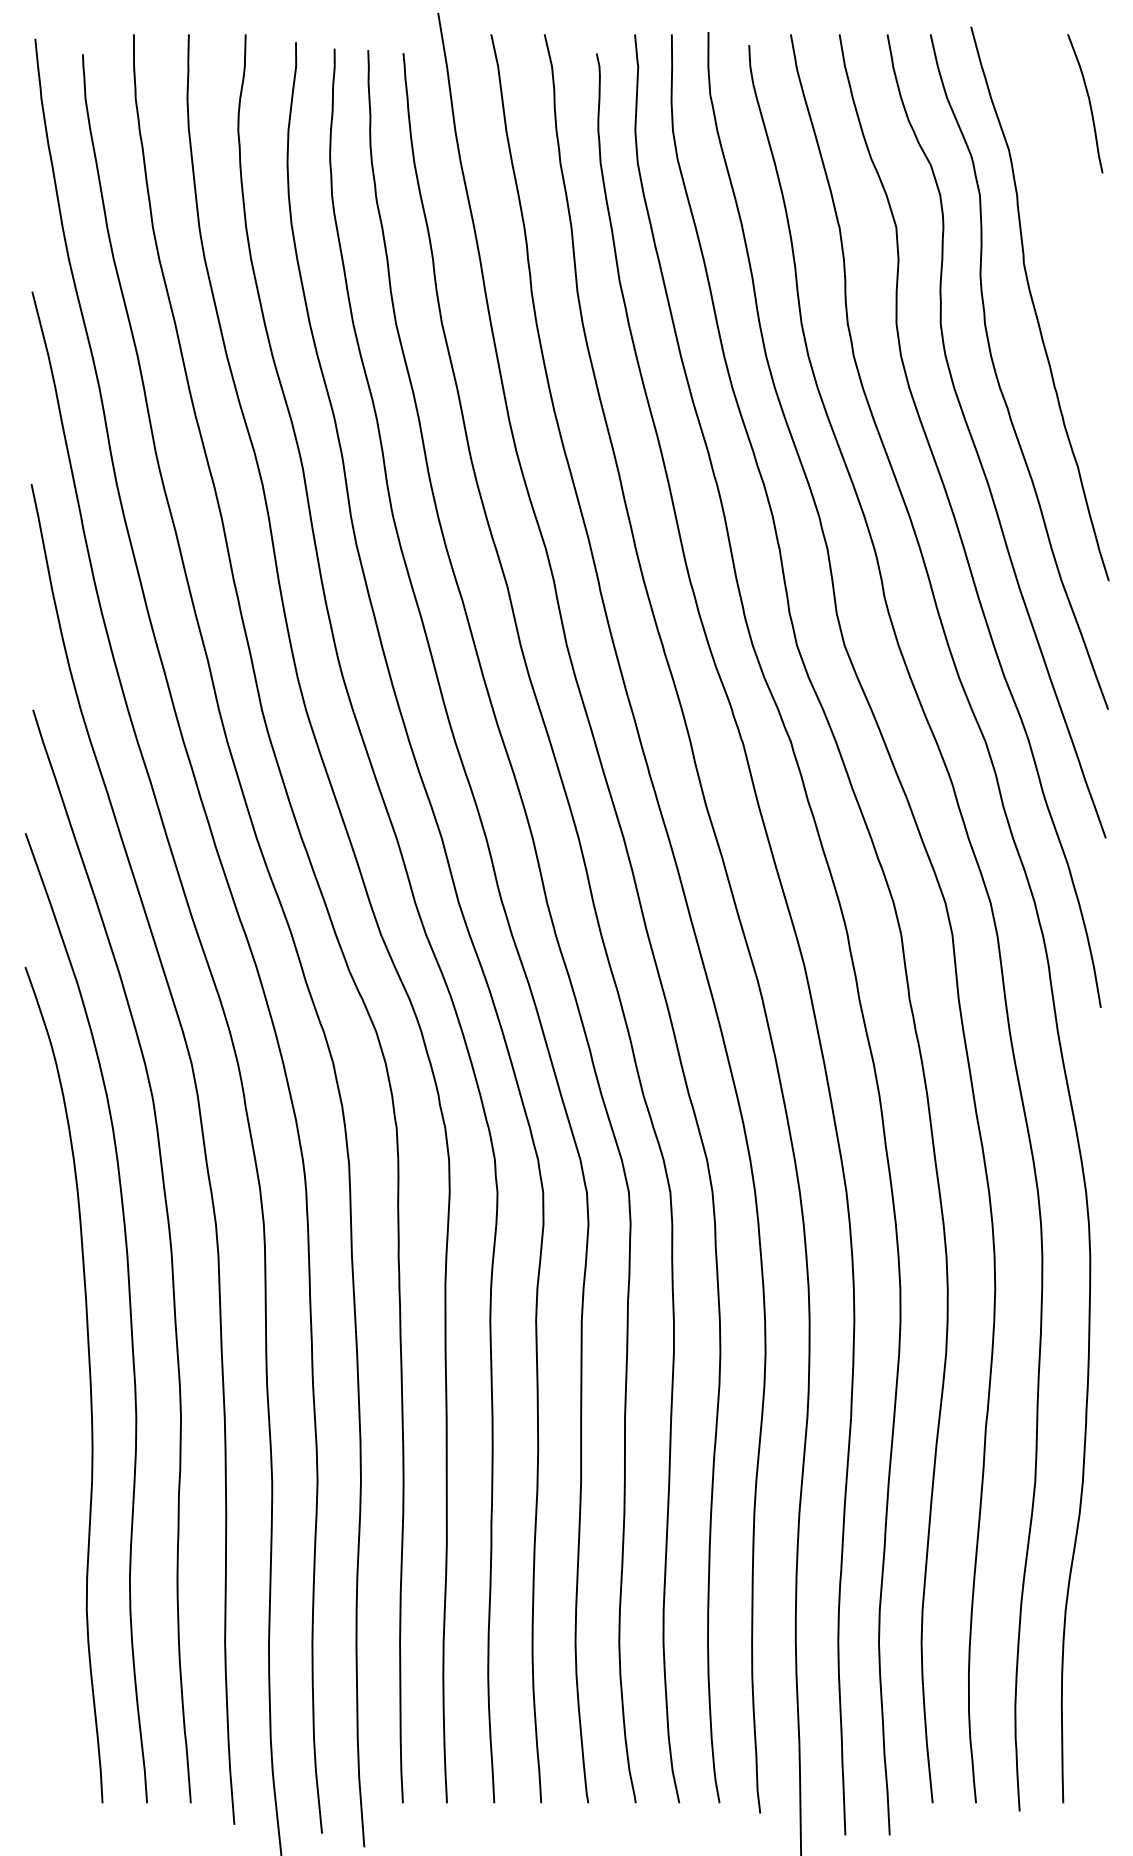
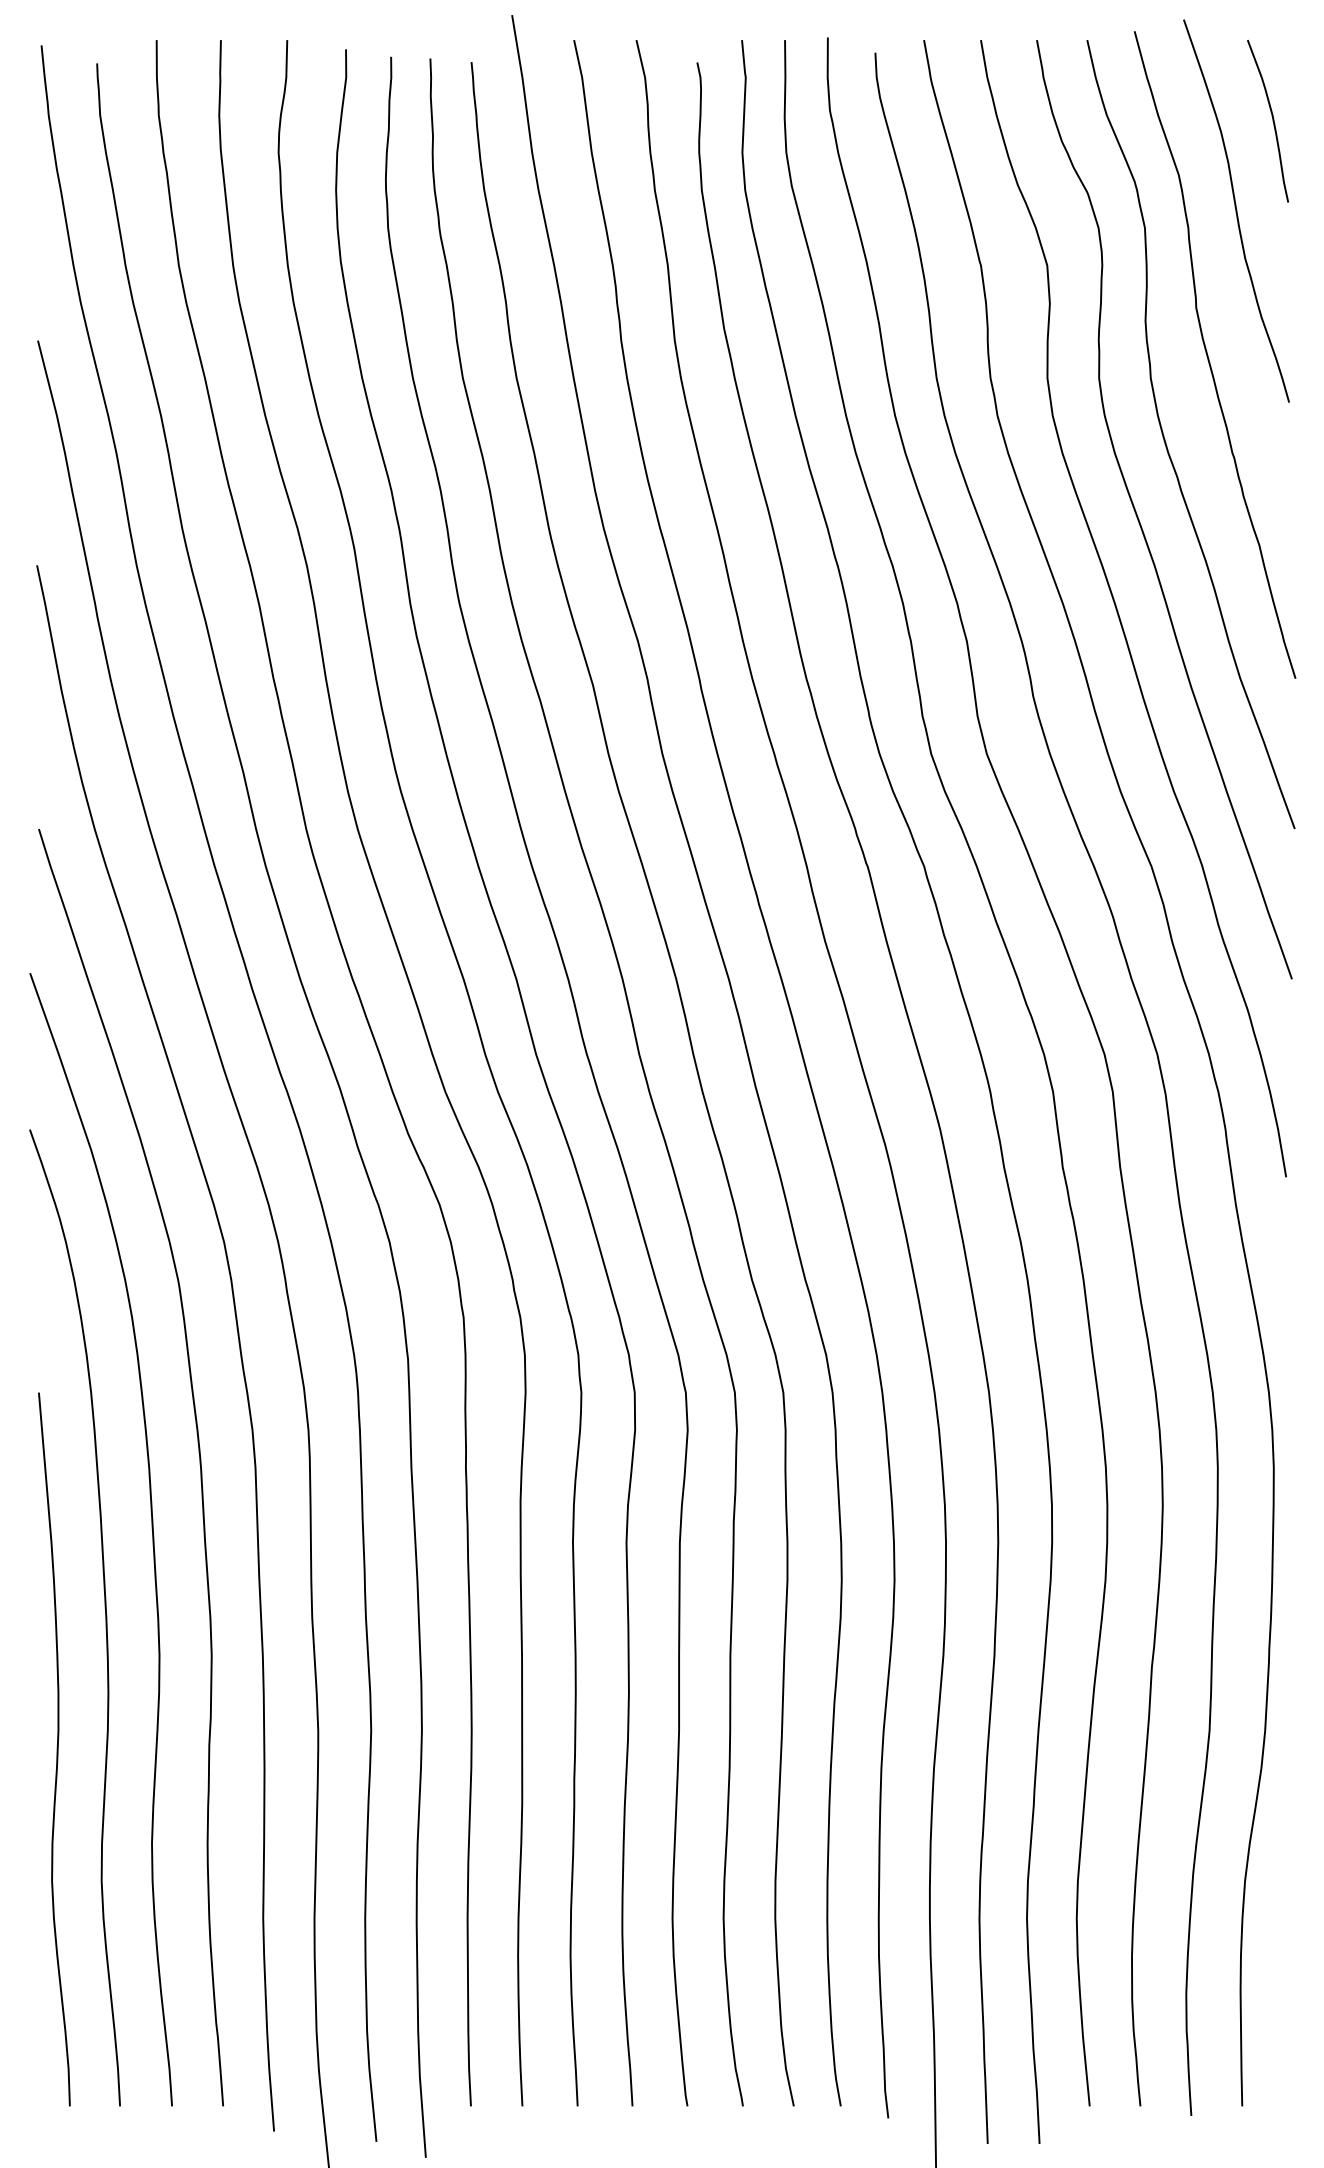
curve: (1058, 180) -> (1236, 210), added
curve: (48, 1497) -> (56, 1749), added

